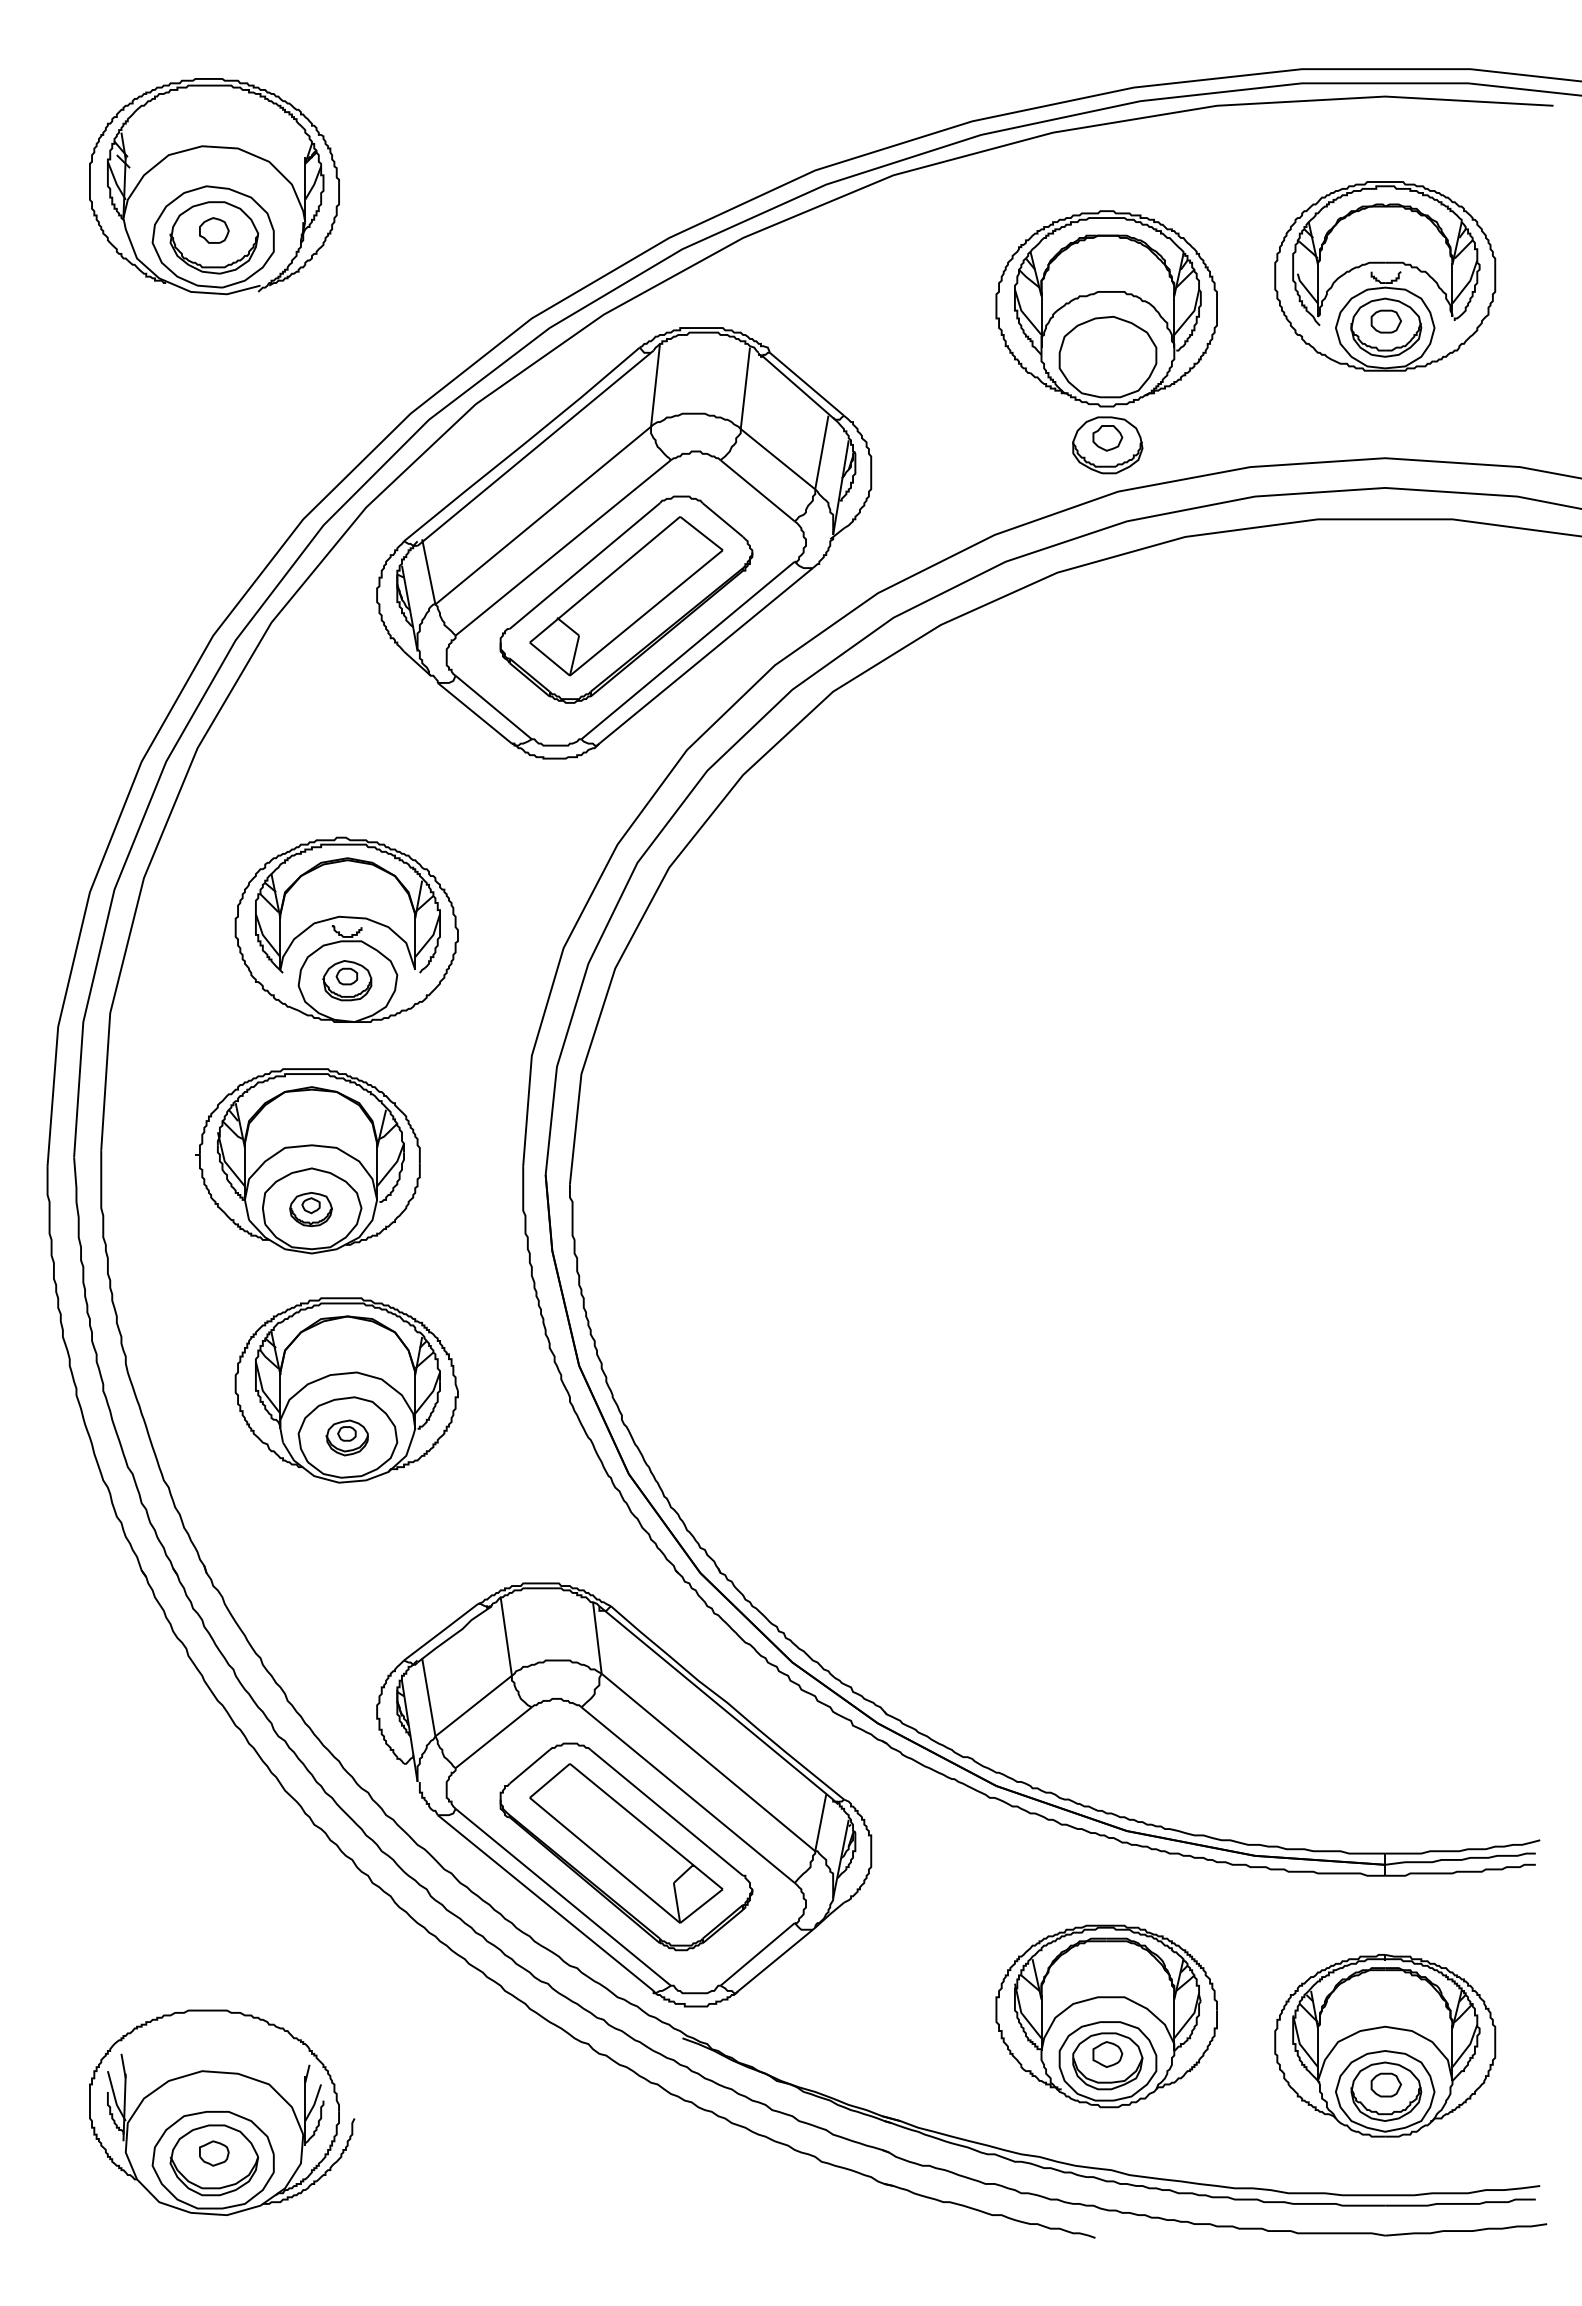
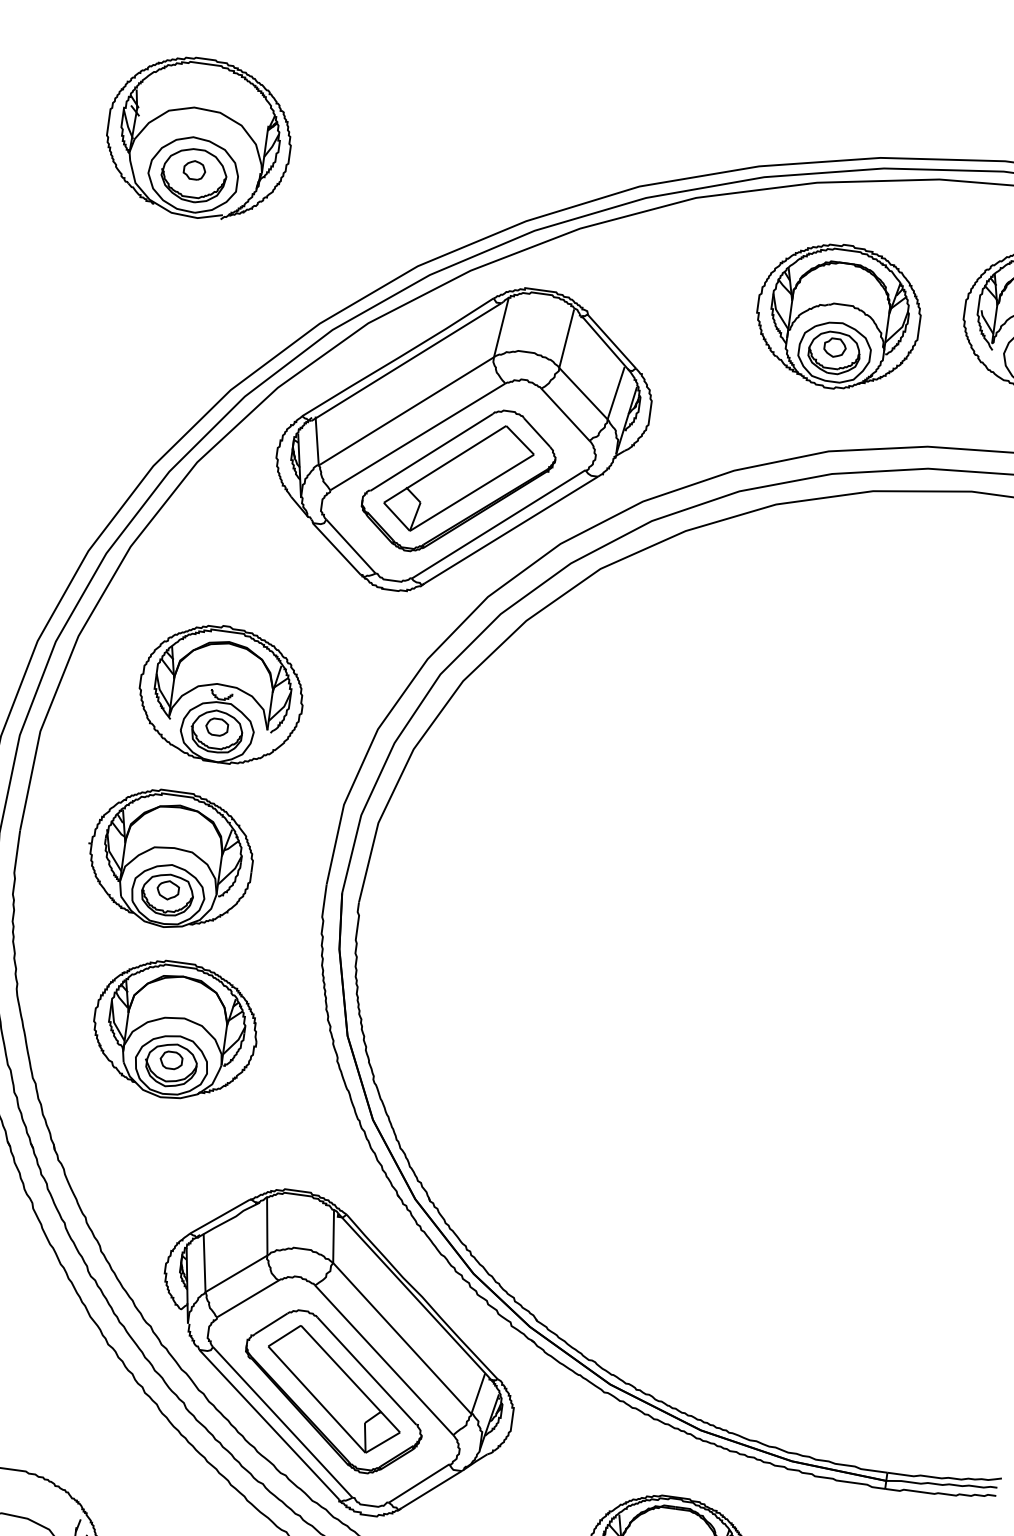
part: (1107, 445) -> (834, 353), moved
part: (346, 980) -> (216, 731), size x1.43
part: (310, 1209) -> (167, 894), size x1.67
part: (346, 1437) -> (170, 1064), size x1.67

